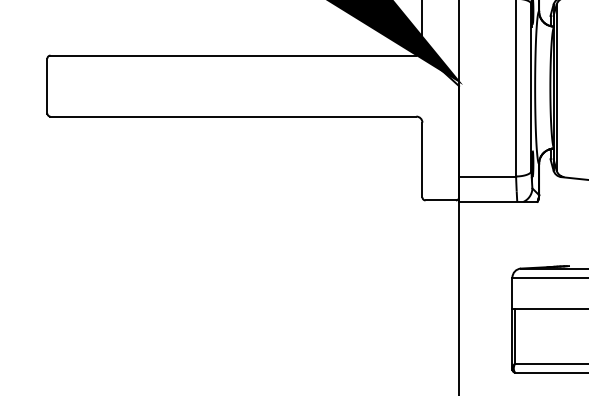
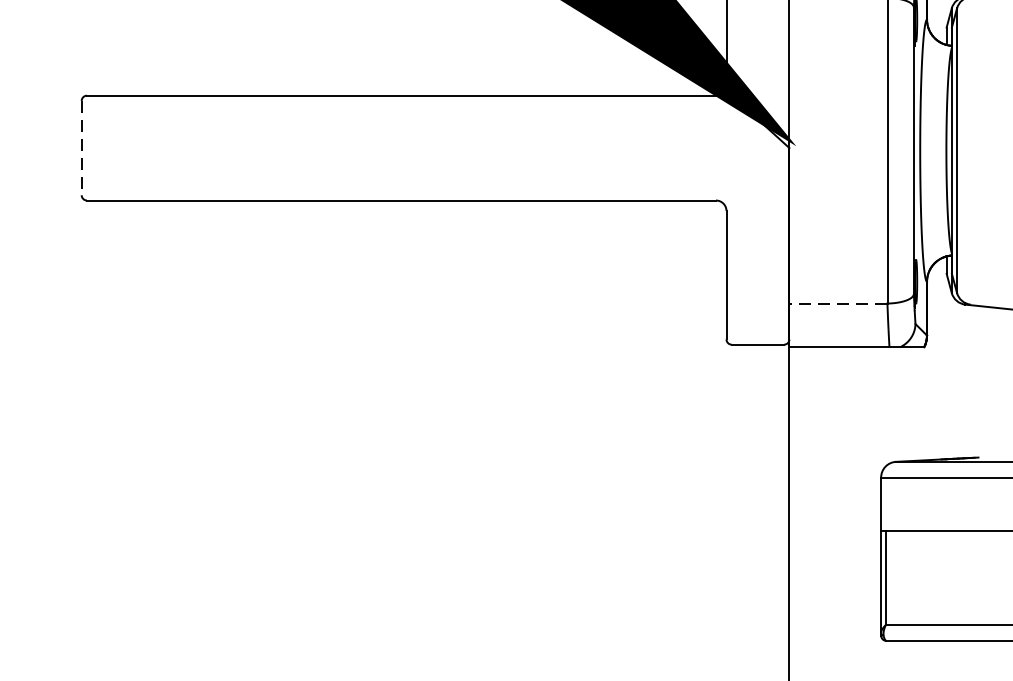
line: (47, 86) -> (81, 148), solid -> dashed
line: (487, 176) -> (838, 303), solid -> dashed

